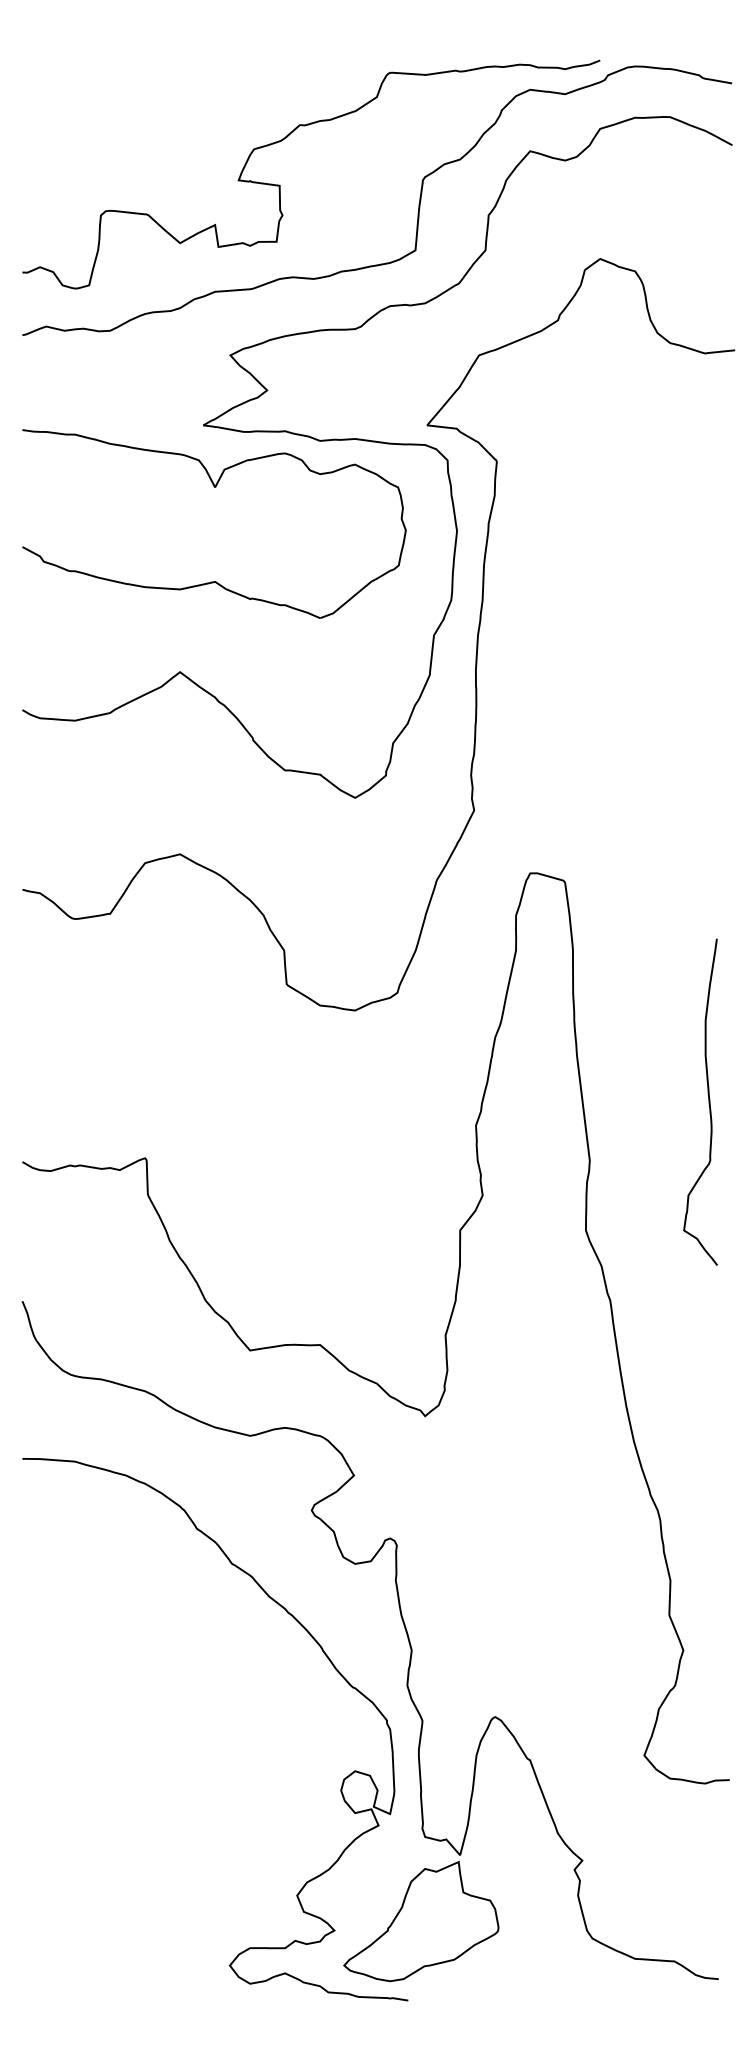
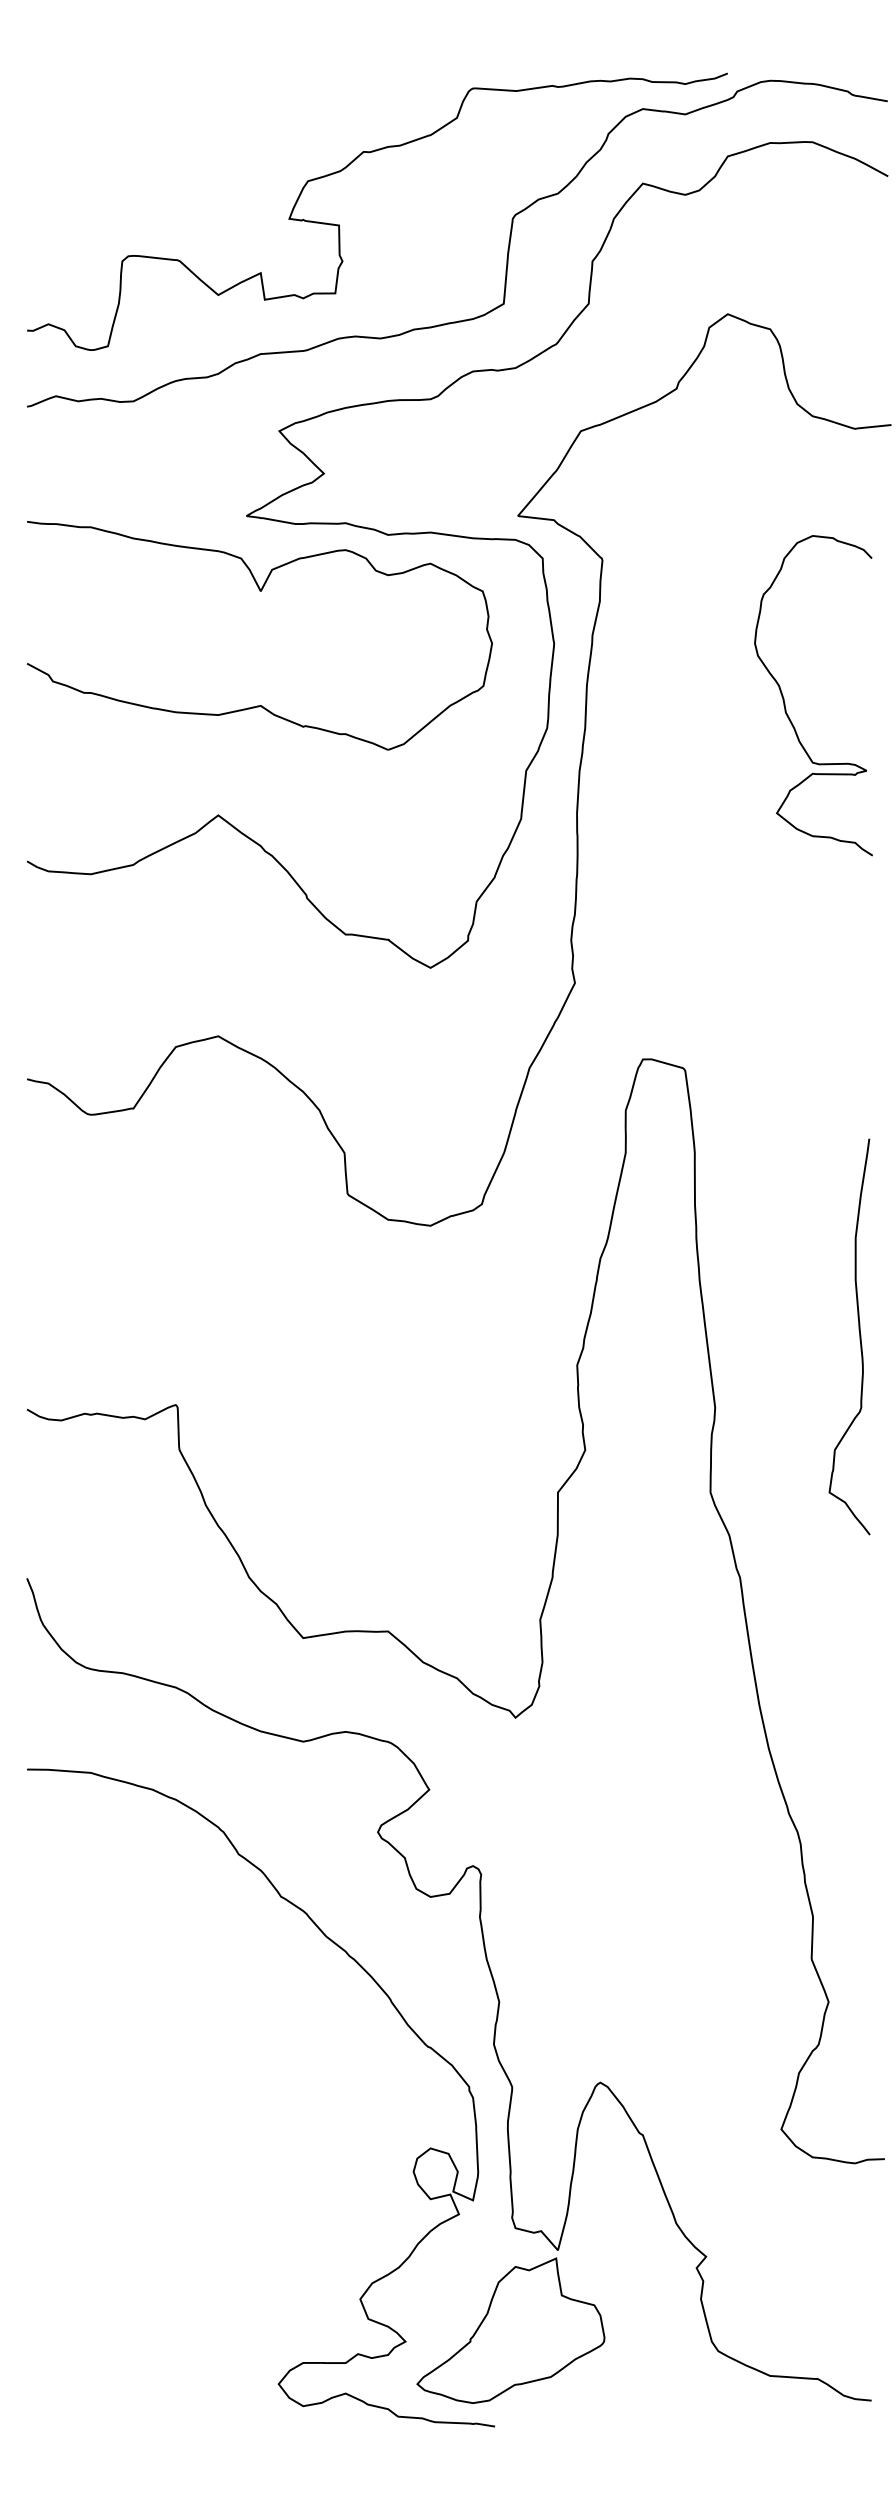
curve: (647, 579) -> (785, 703), added

